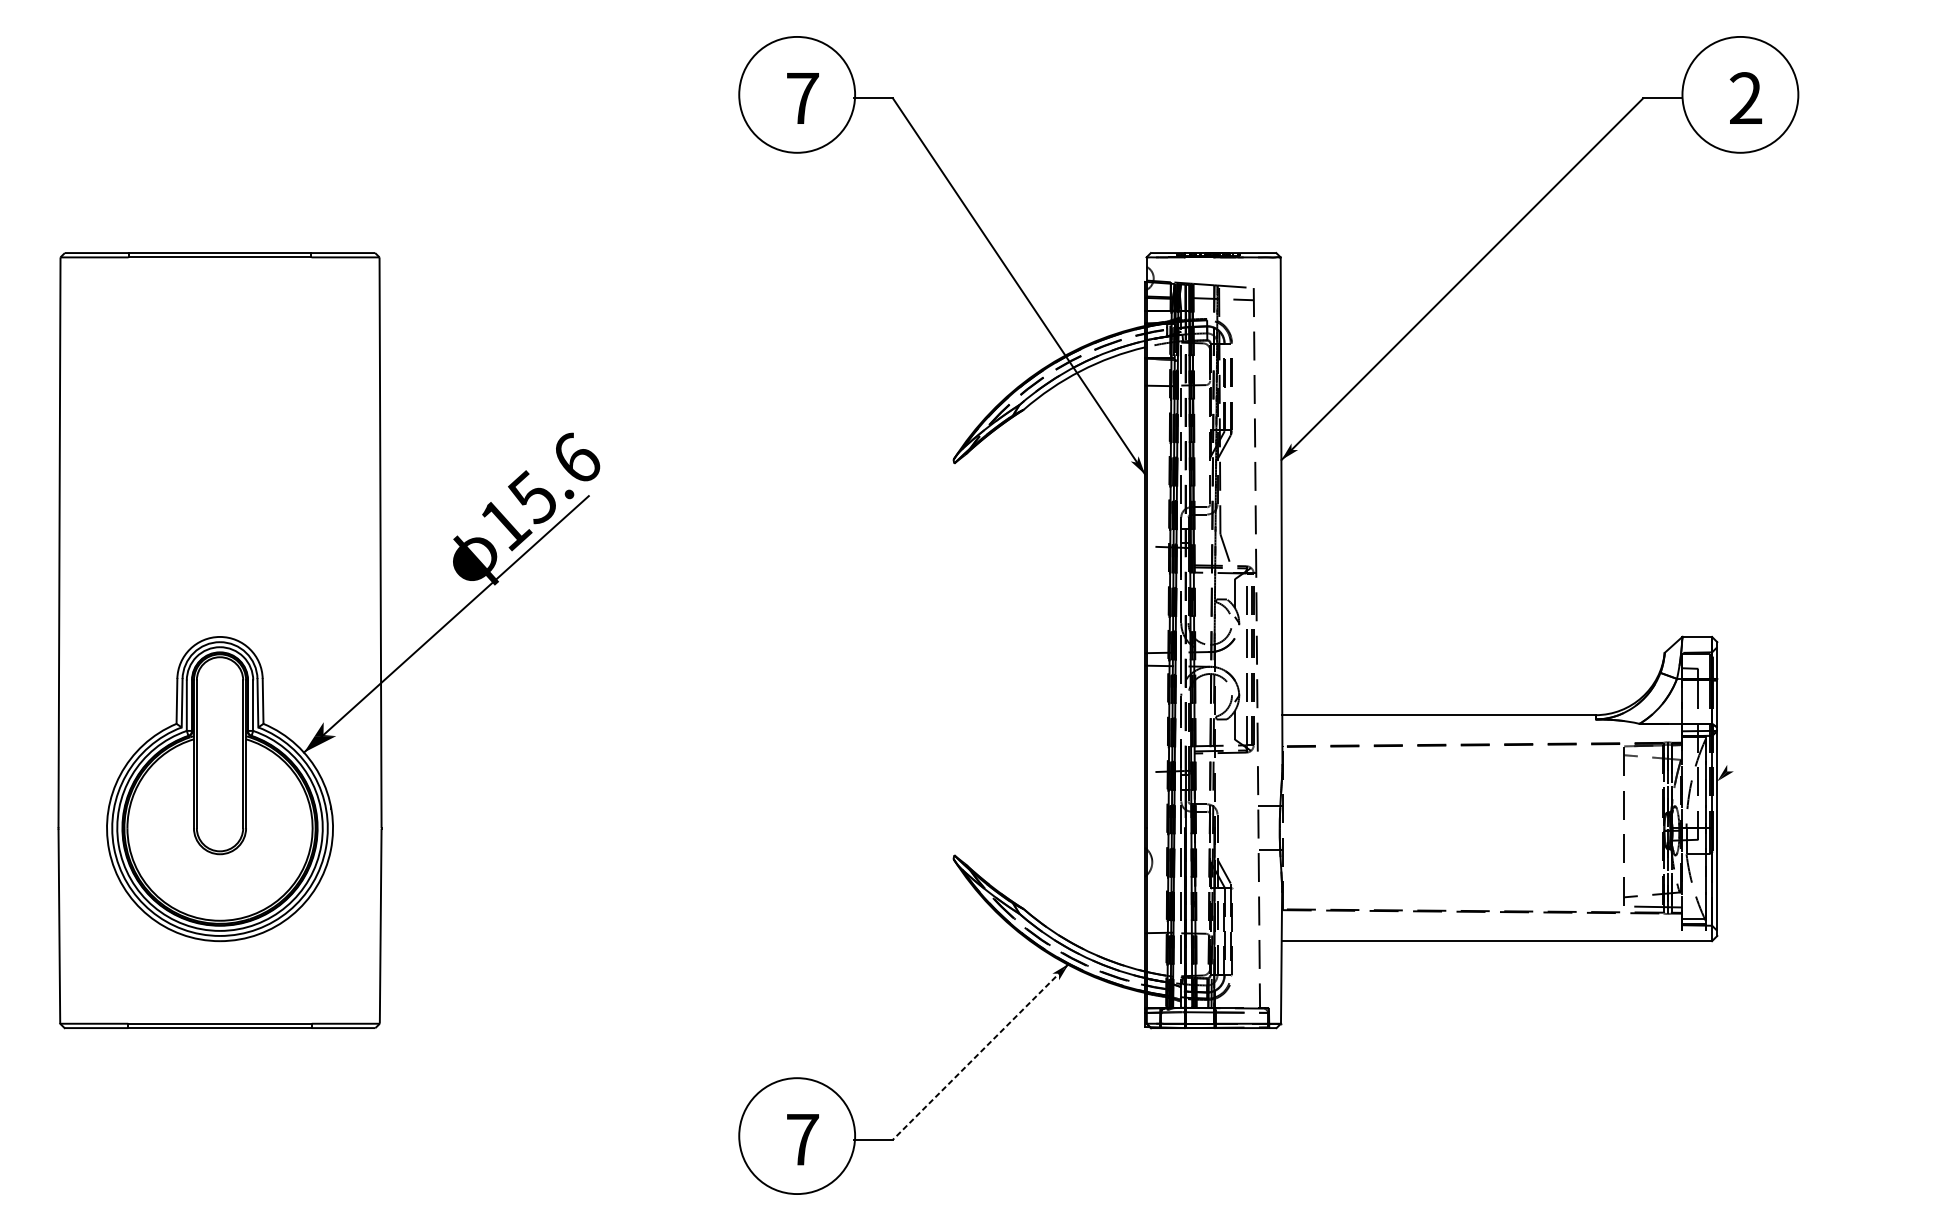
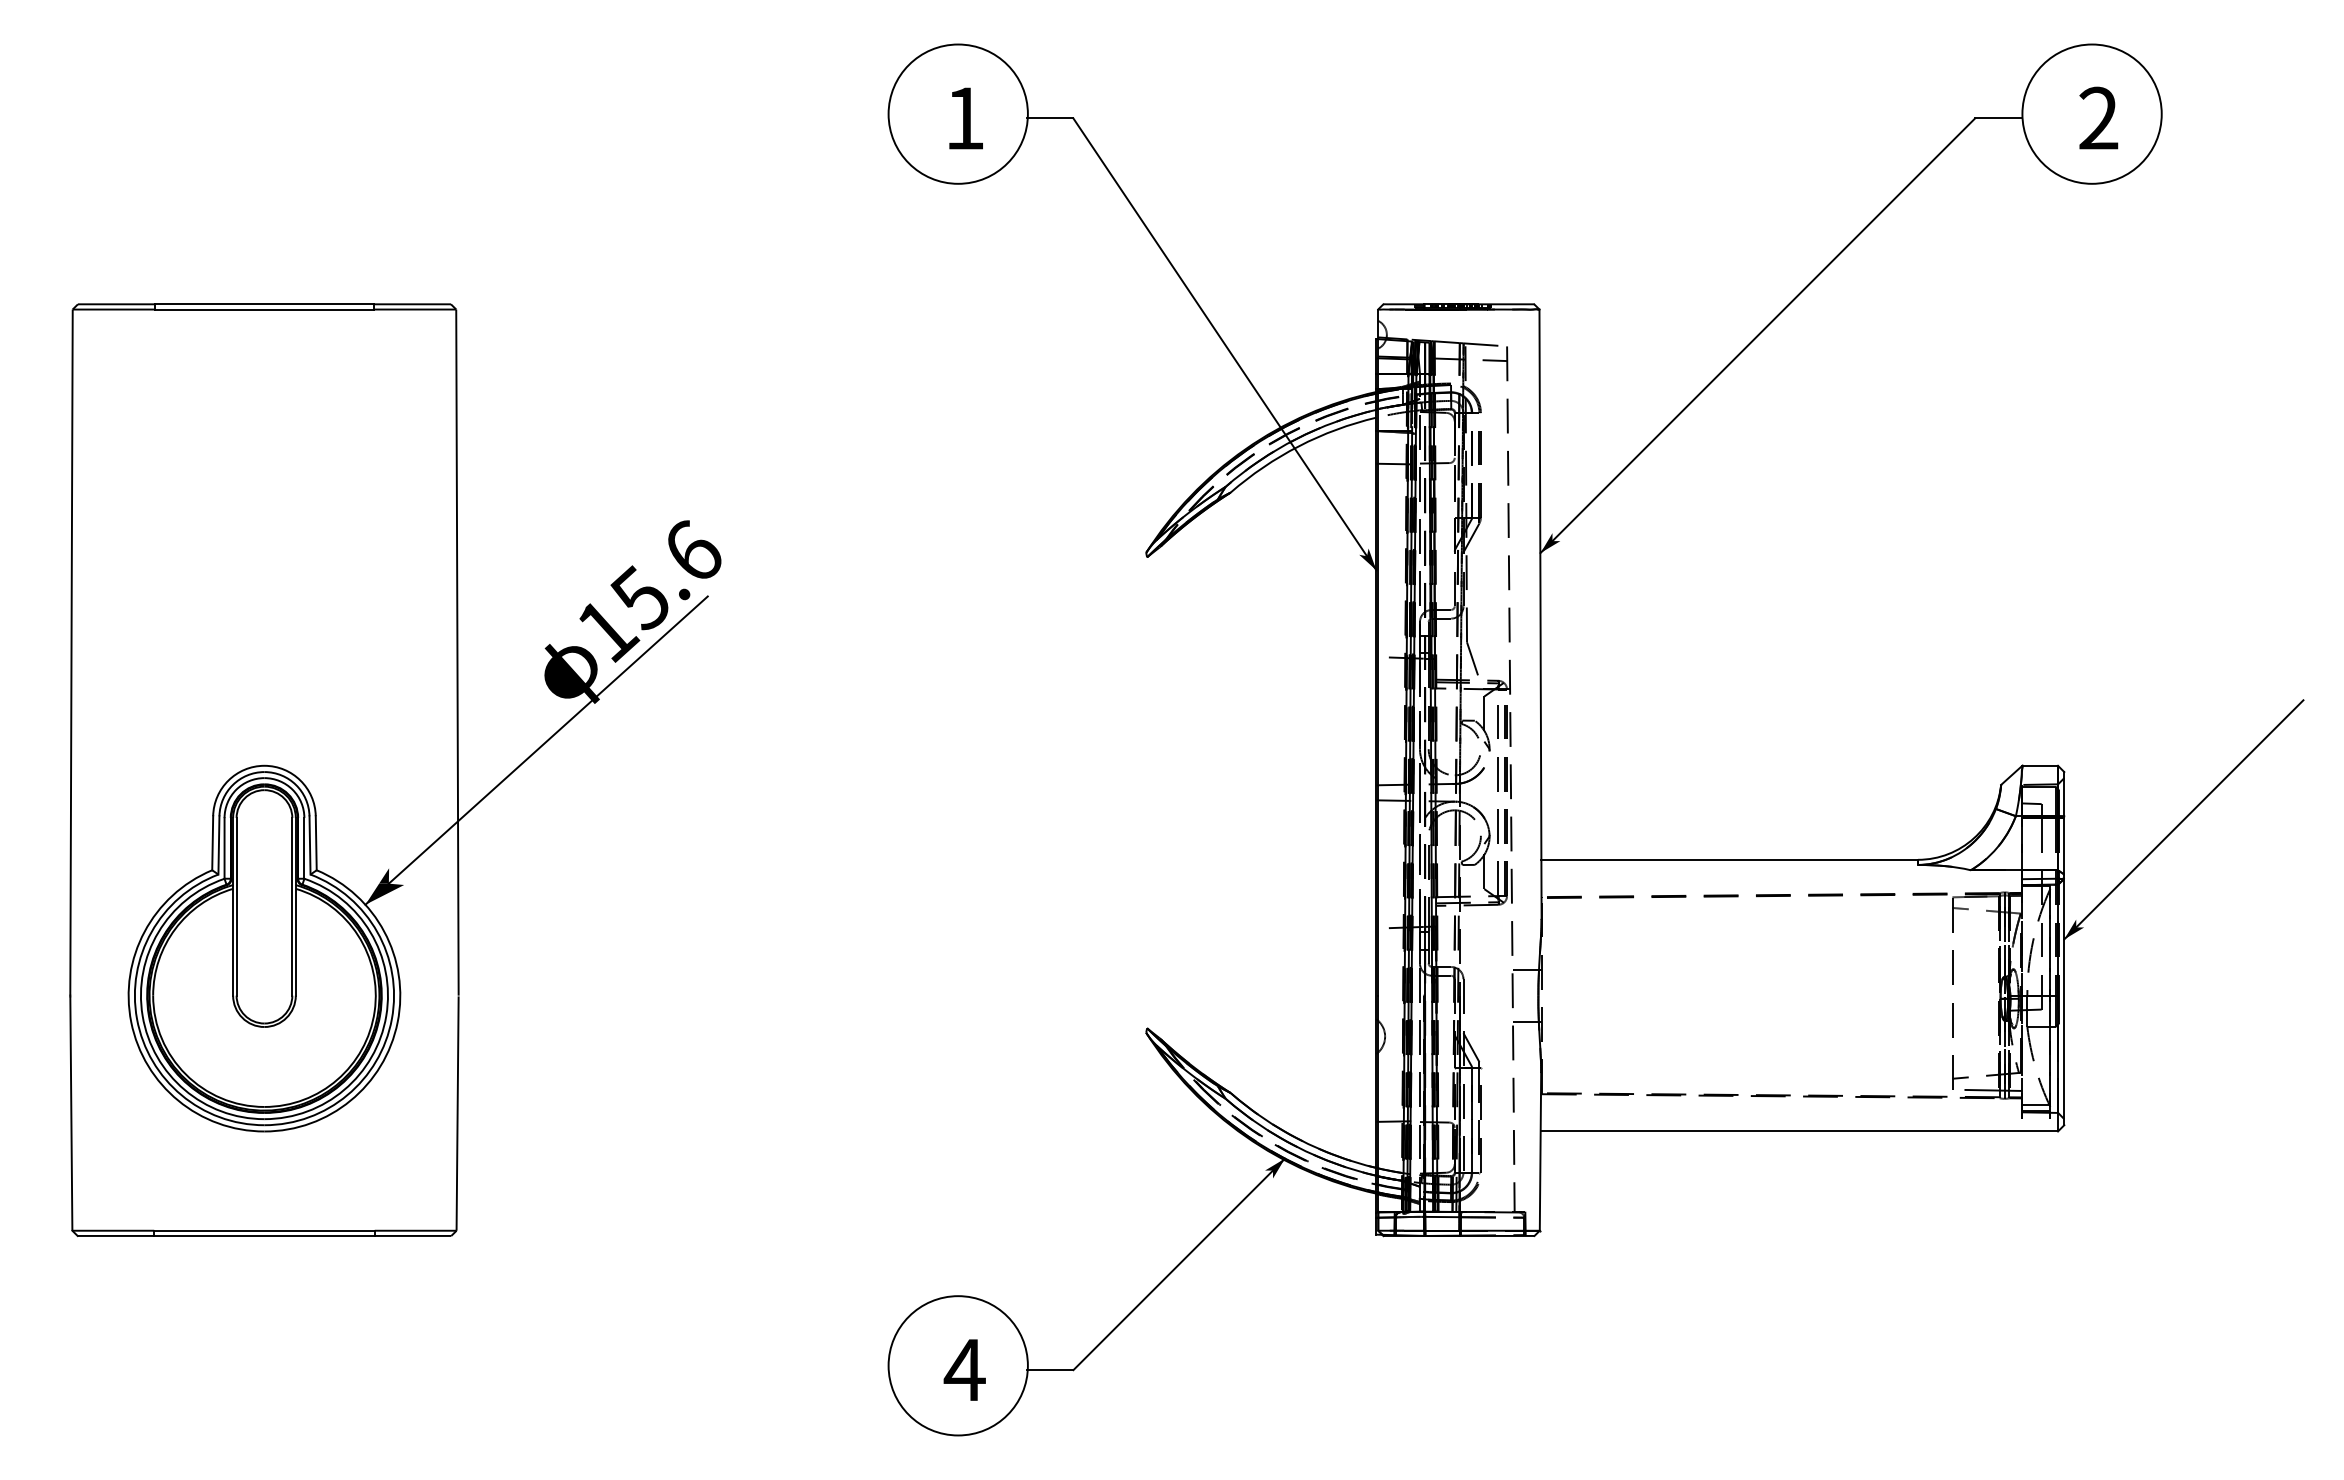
text: (803, 98) -> (965, 118), 7 -> 1
line: (1816, 681) -> (2183, 819), added
line: (981, 1051) -> (1179, 1264), dashed -> solid
text: (802, 1139) -> (964, 1369), 7 -> 4

